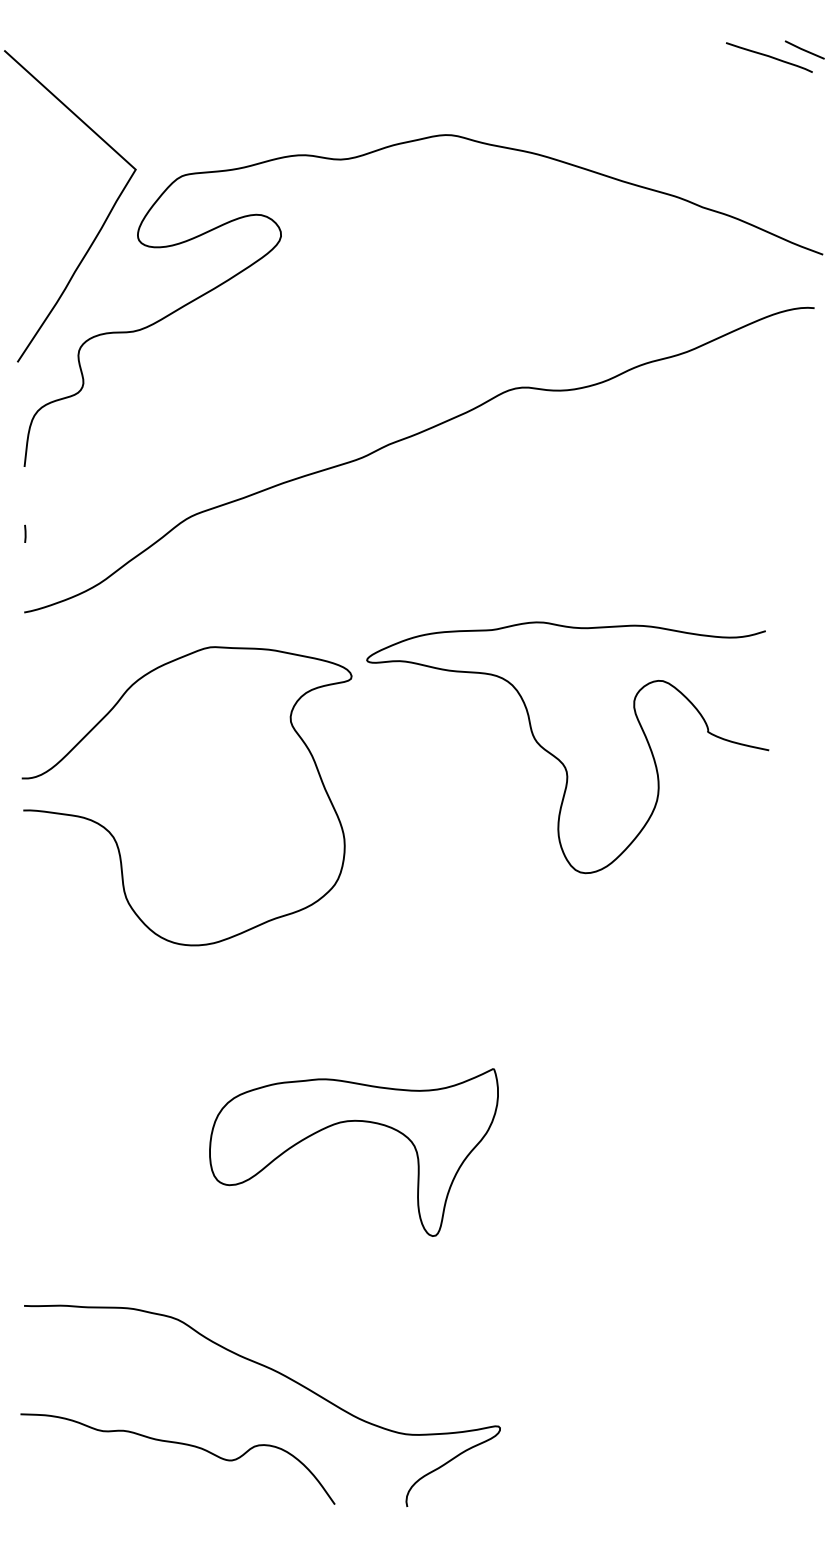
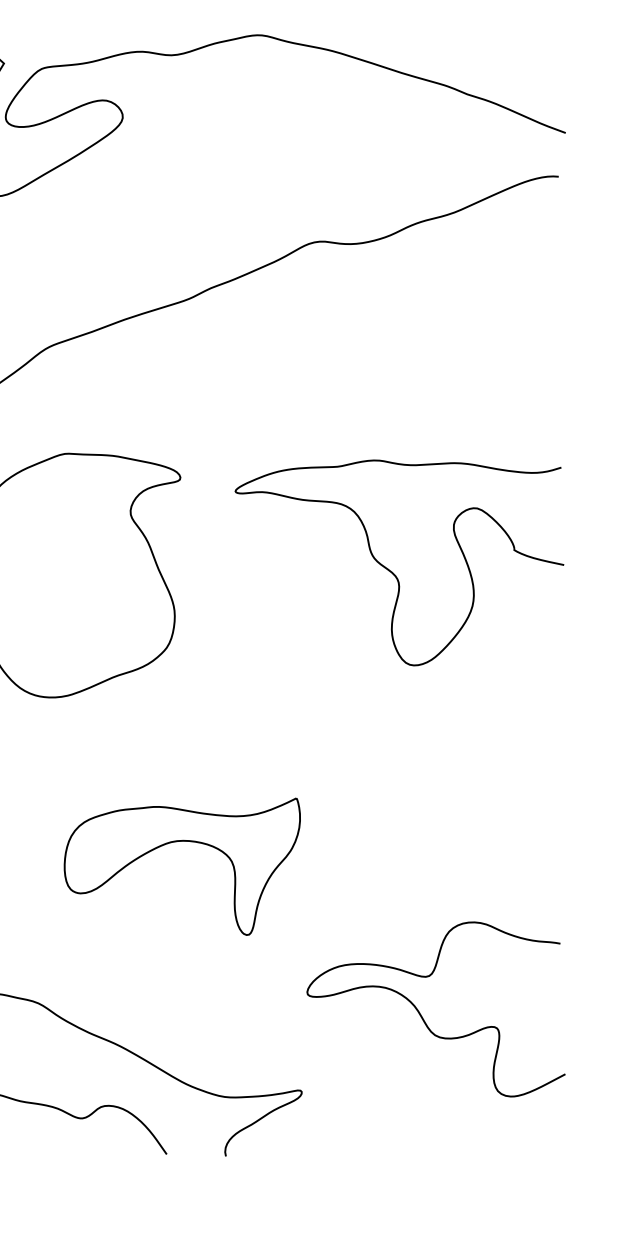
part: (557, 757) -> (391, 570), moved
curve: (649, 1338) -> (423, 1018), added

